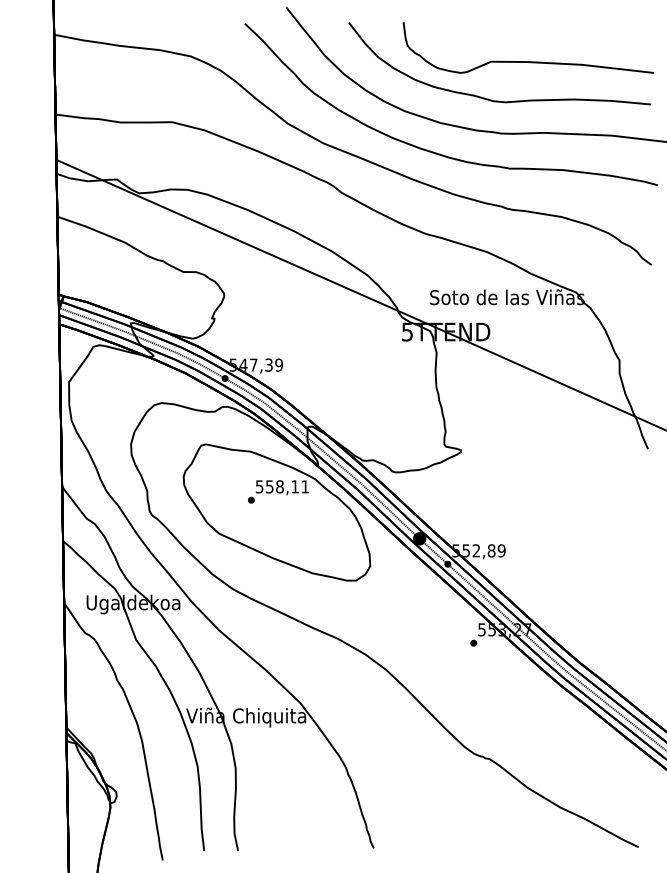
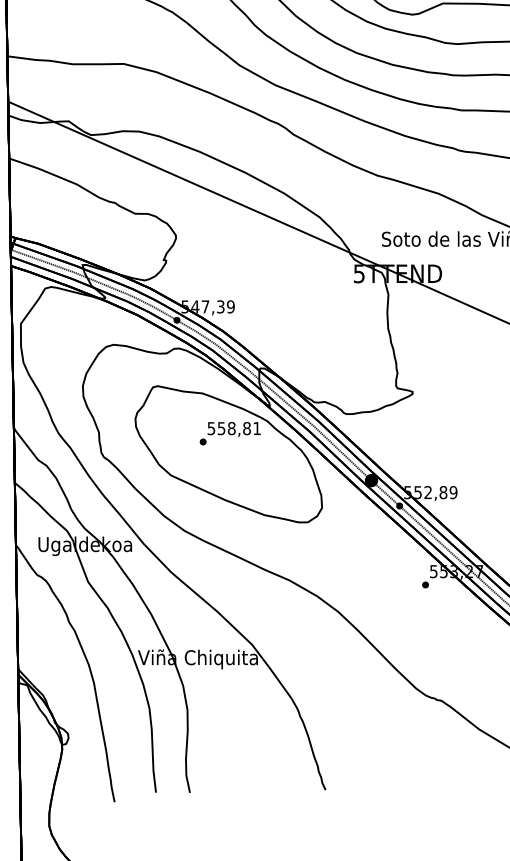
text: (295, 486) -> (247, 428), 558,11 -> 558,81

